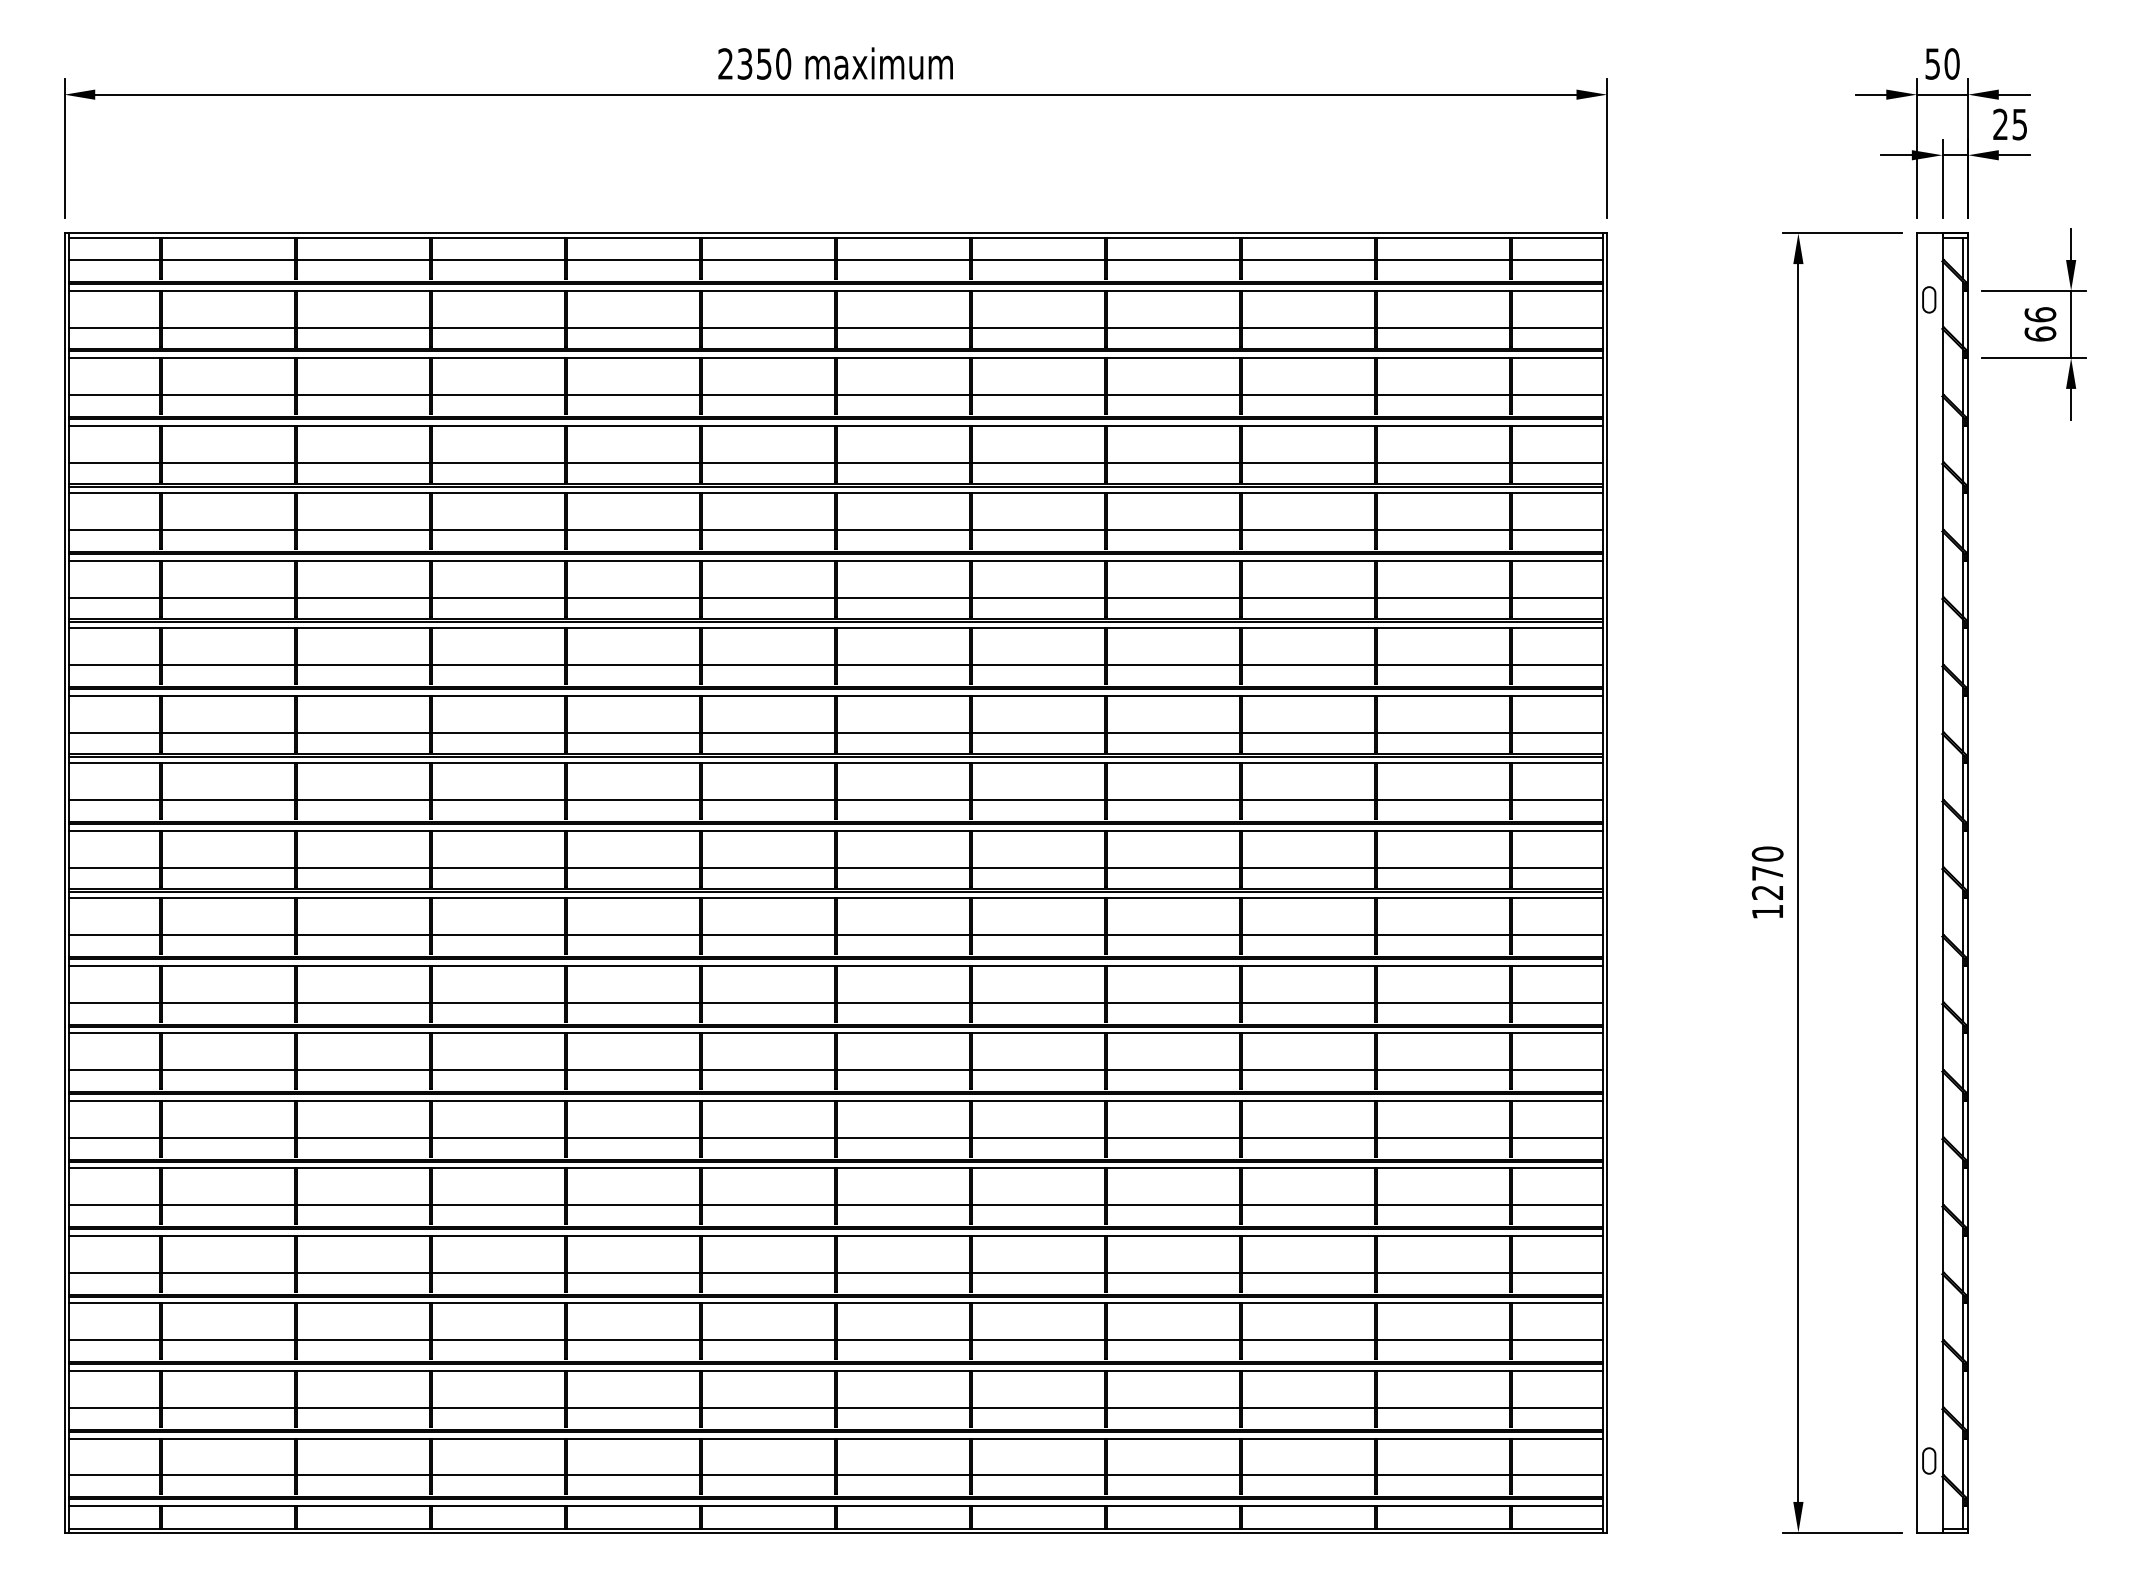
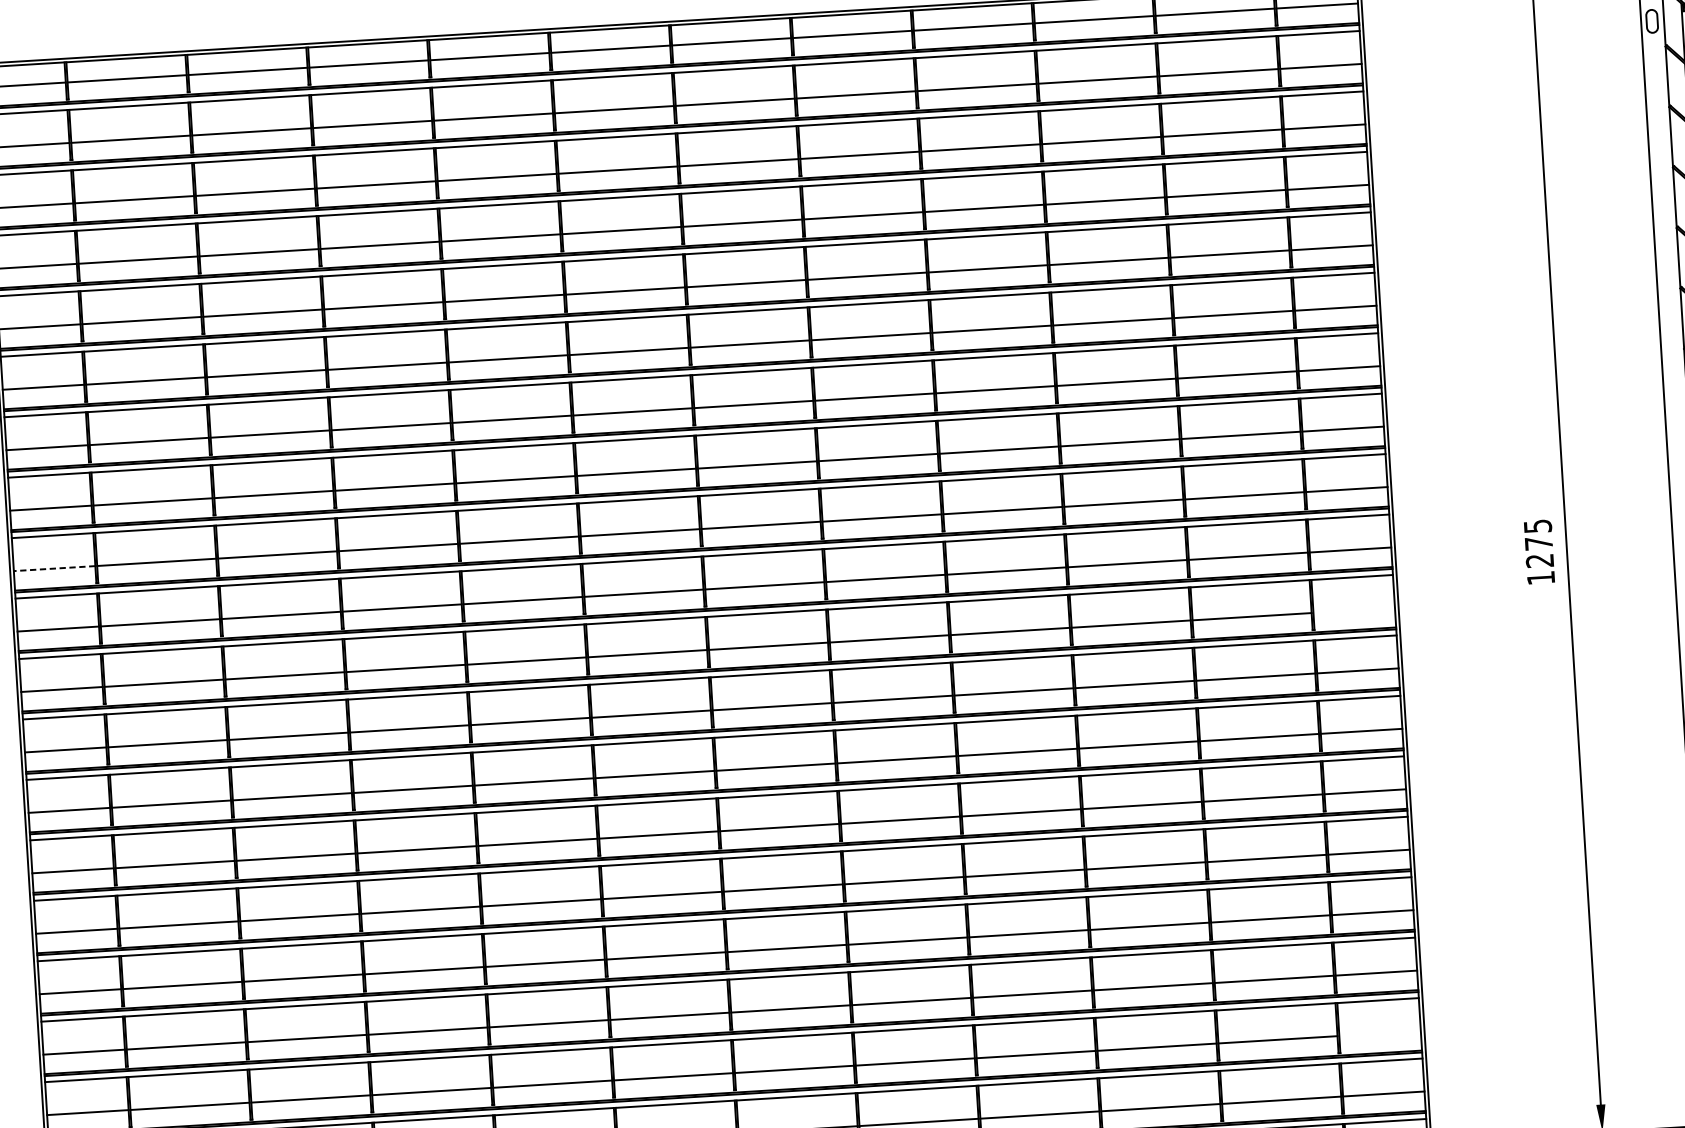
line: (114, 800) -> (54, 568), solid -> dashed
text: (1767, 853) -> (1537, 525), 1270 -> 1275
line: (1557, 935) -> (1354, 610), removed
line: (1557, 1407) -> (1380, 1033), removed

